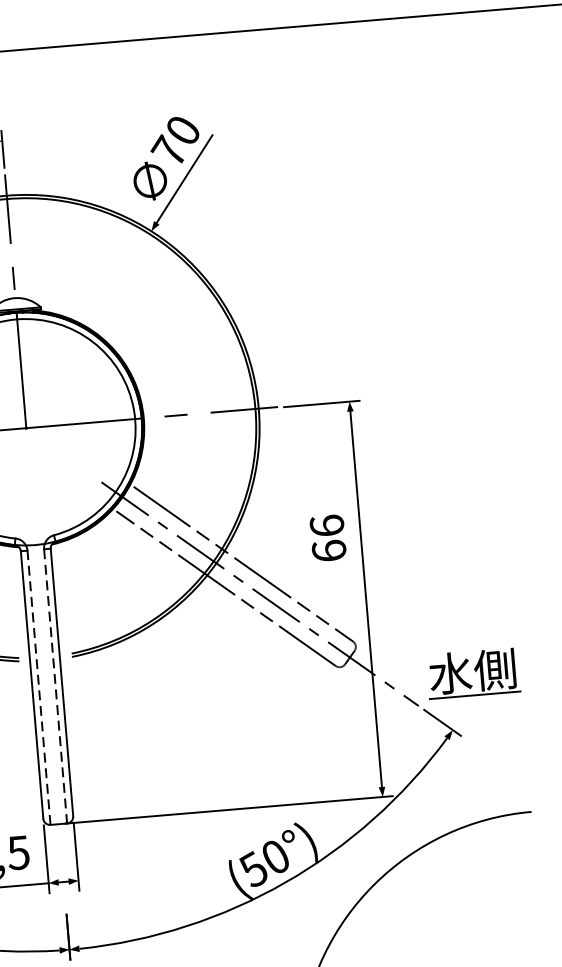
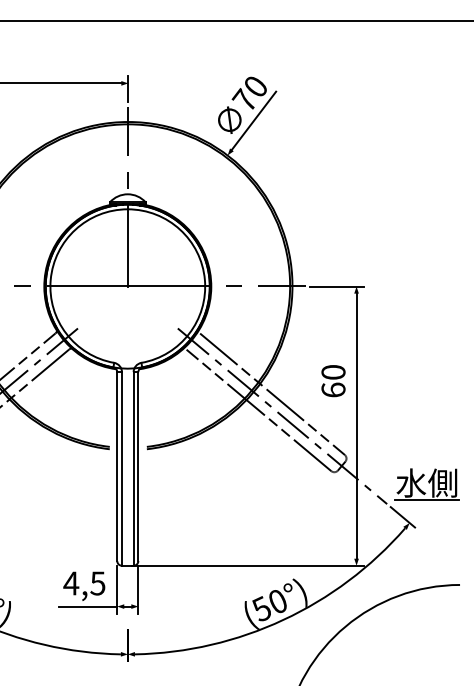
text: (327, 524) -> (333, 371), 66 -> 60
line: (55, 685) -> (133, 468), dashed -> solid
line: (38, 687) -> (121, 468), dashed -> solid

